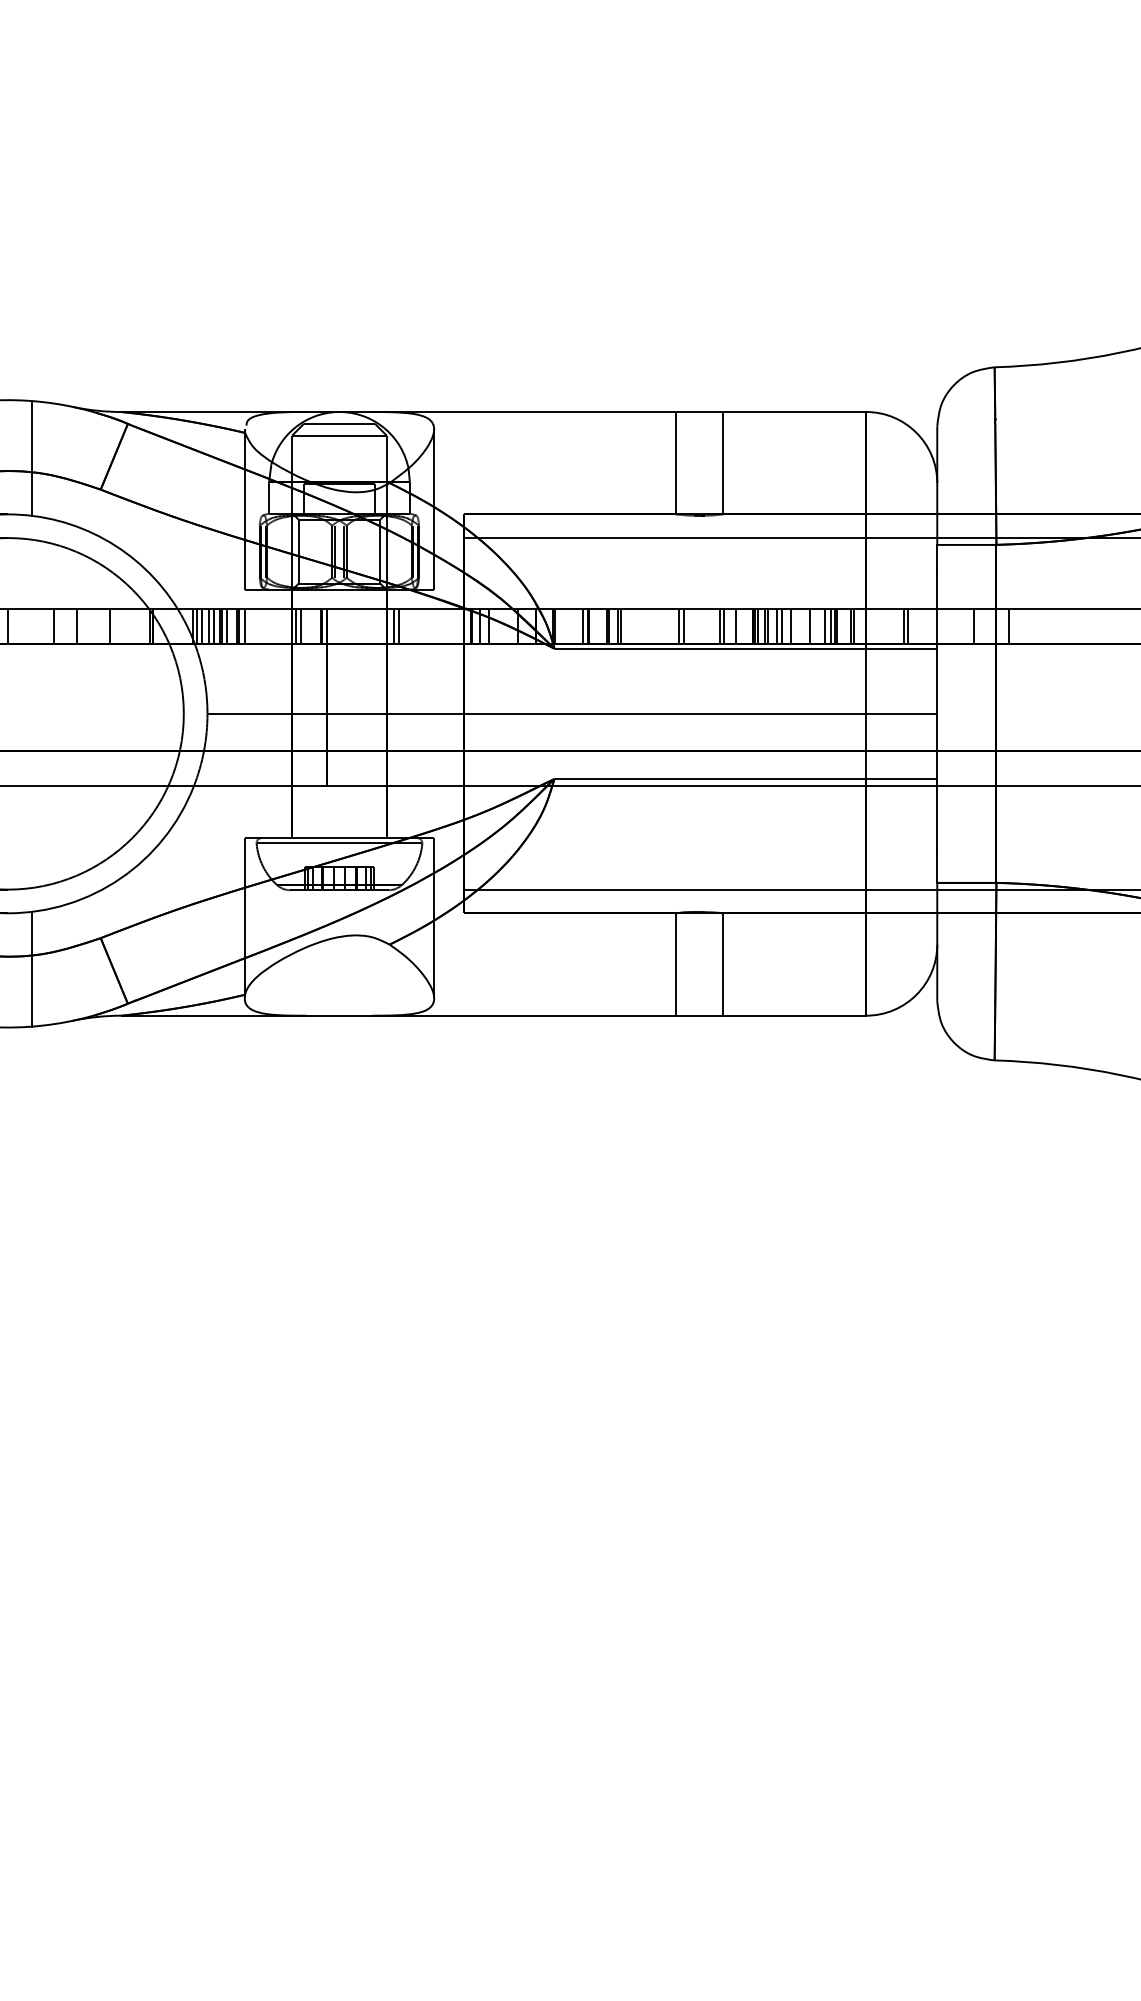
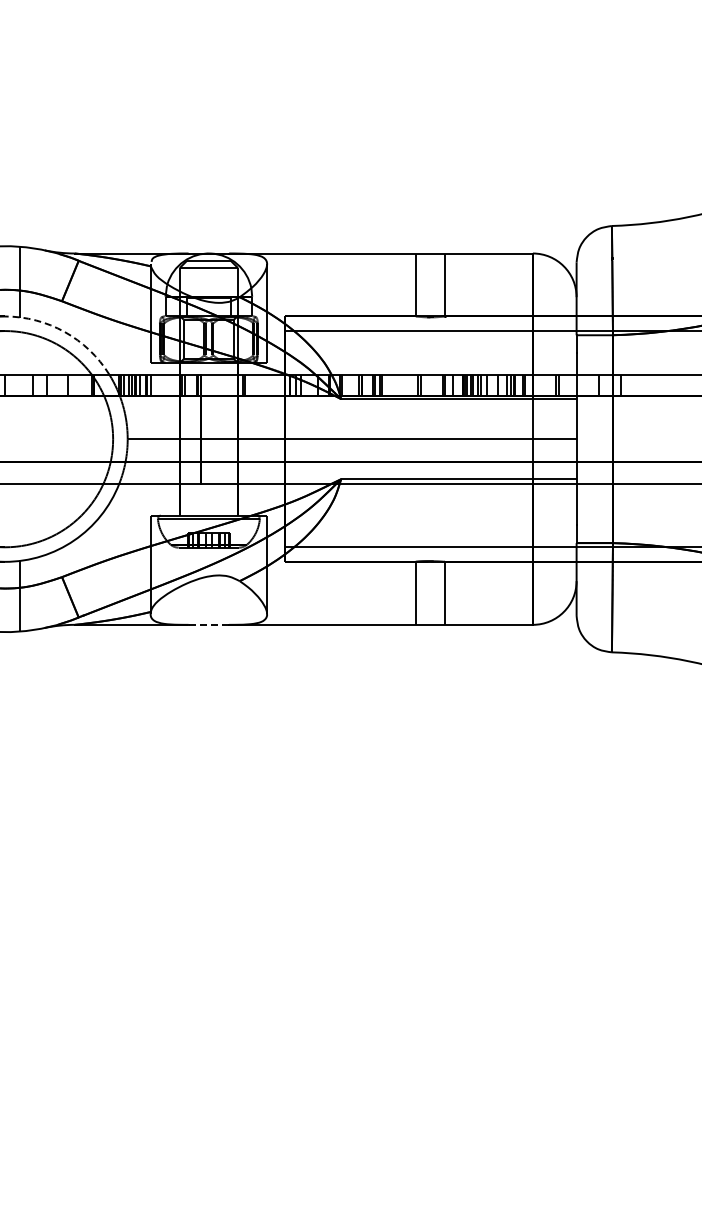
arc: (104, 538) -> (64, 331), solid -> dashed
line: (340, 1015) -> (209, 624), solid -> dashed

